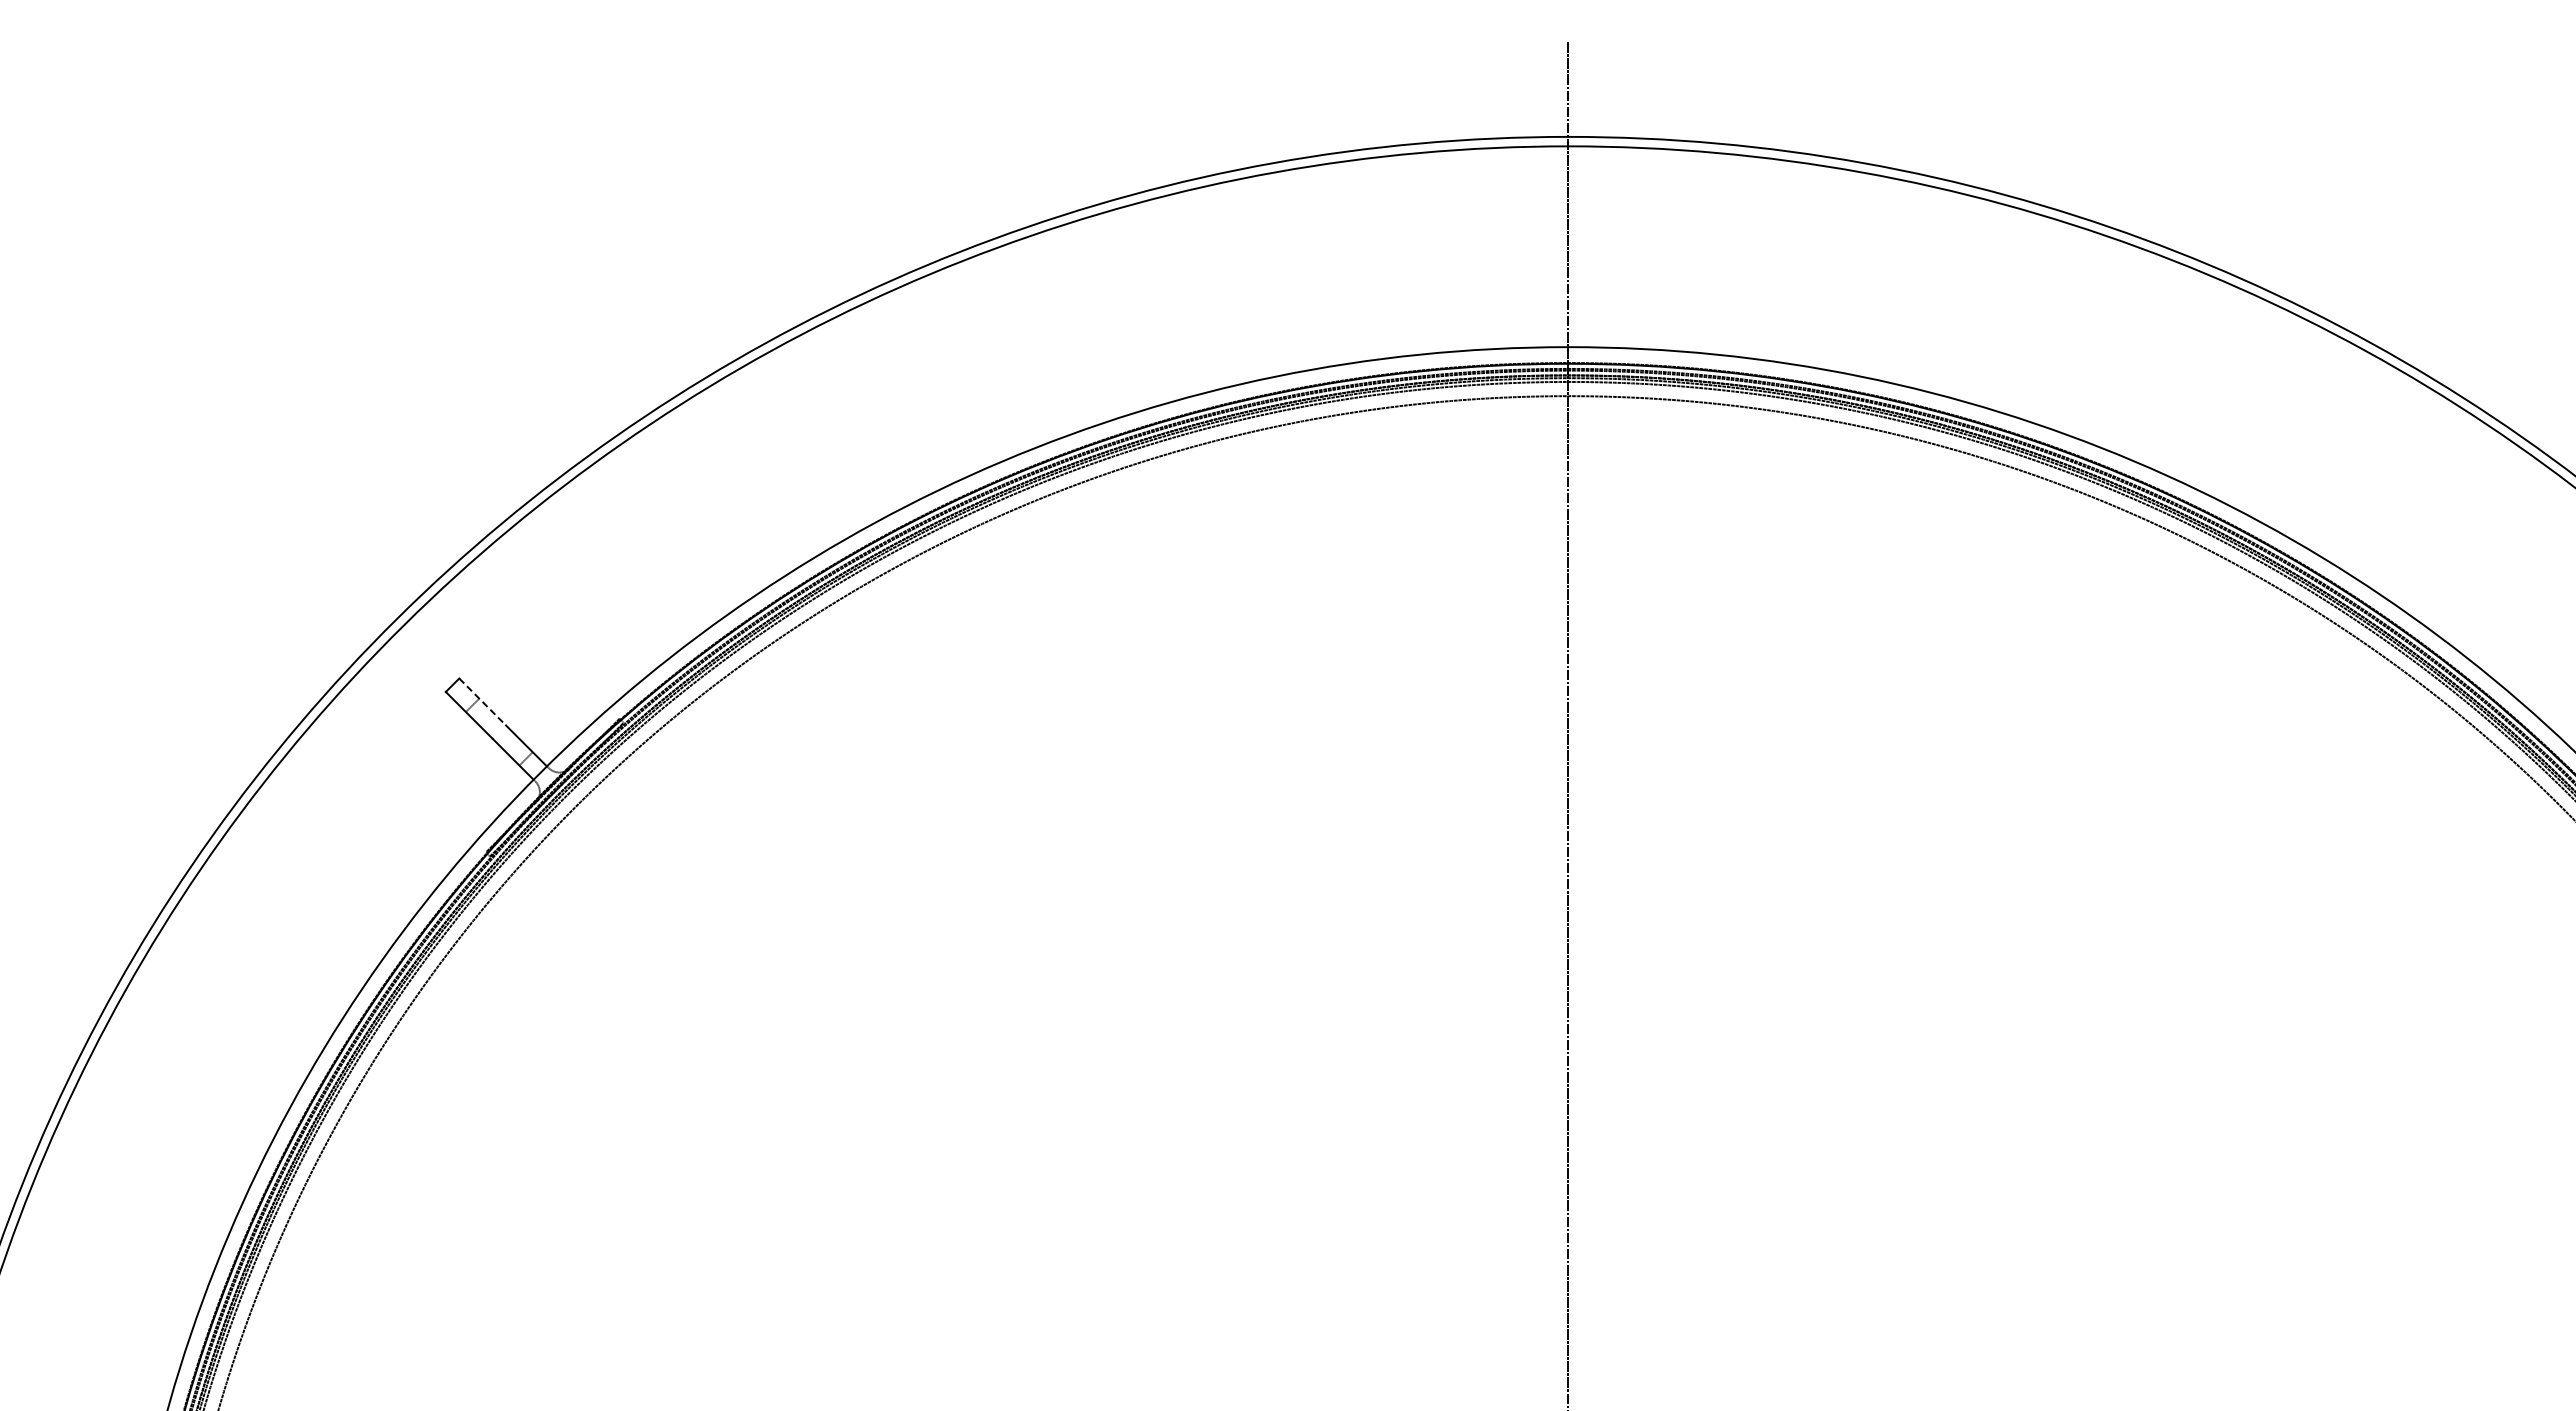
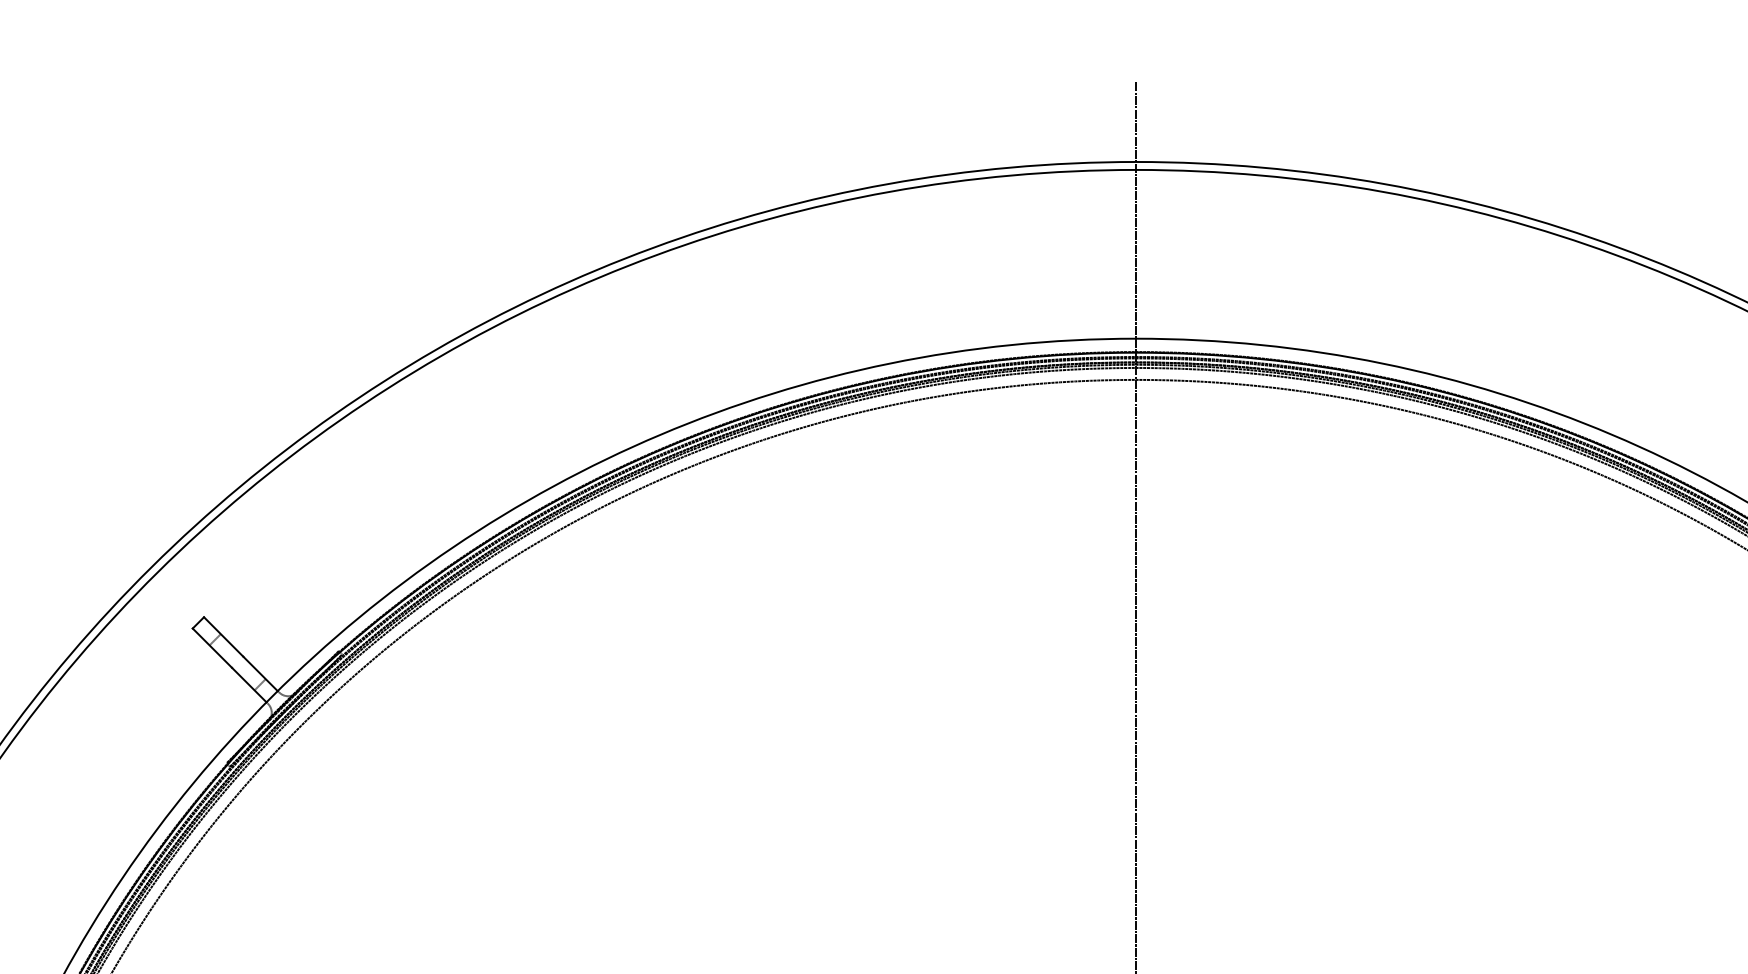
line: (483, 702) -> (224, 637), dashed -> solid

